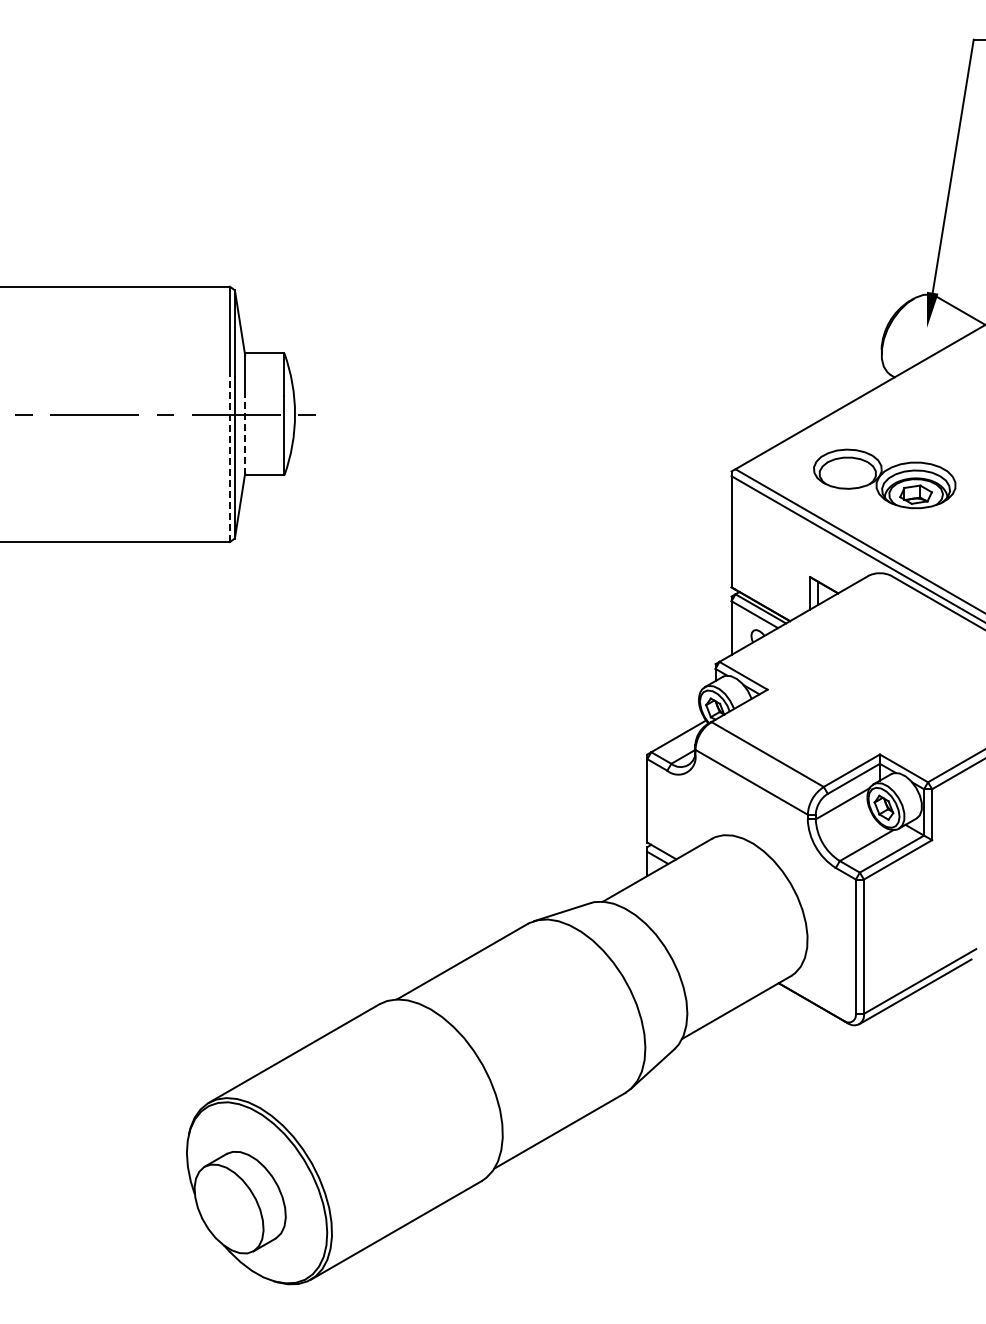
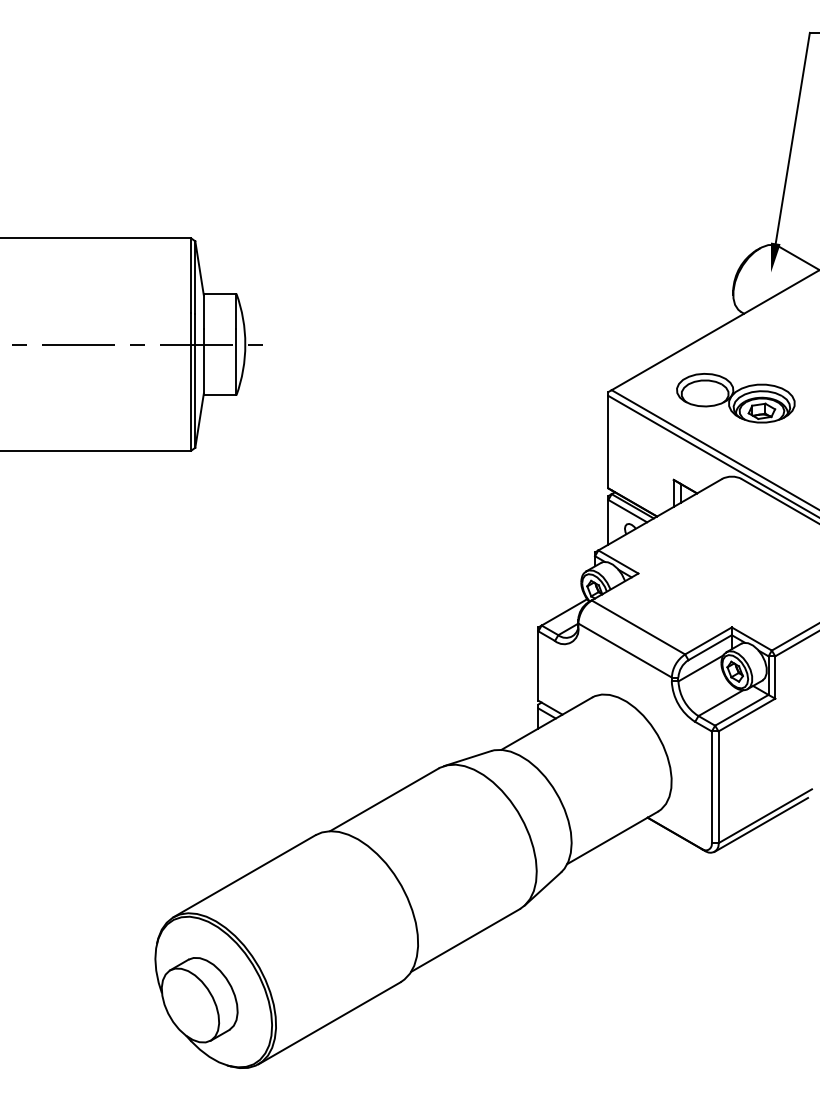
line: (245, 435) -> (204, 362), dashed -> solid
line: (230, 459) -> (191, 382), dashed -> solid

